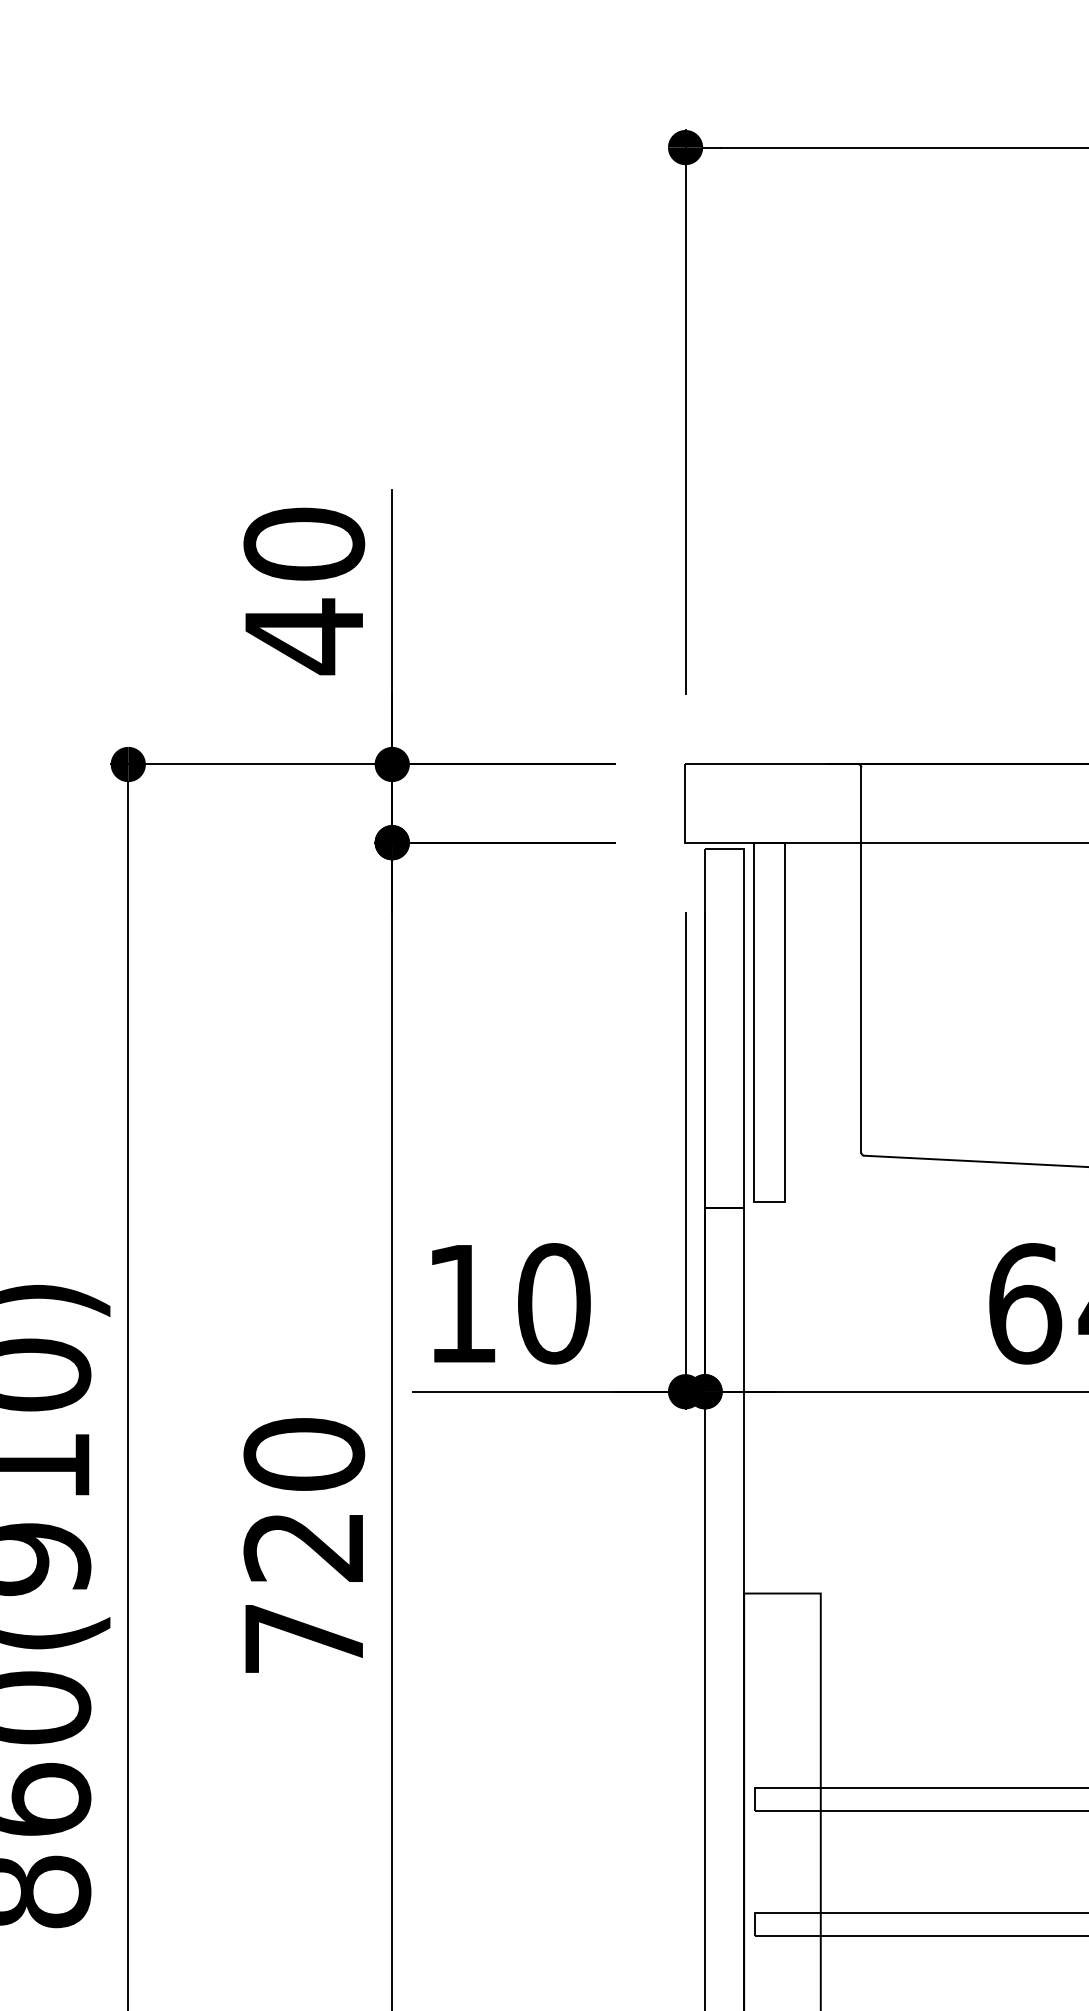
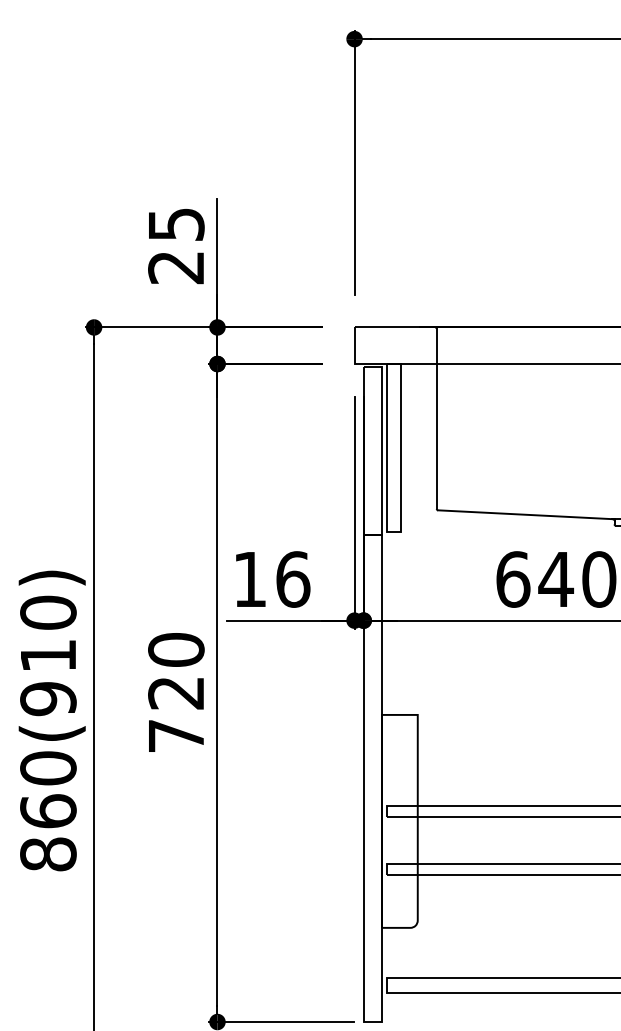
text: (304, 591) -> (176, 246), 40 -> 25
text: (554, 1303) -> (293, 579), 10 -> 16

